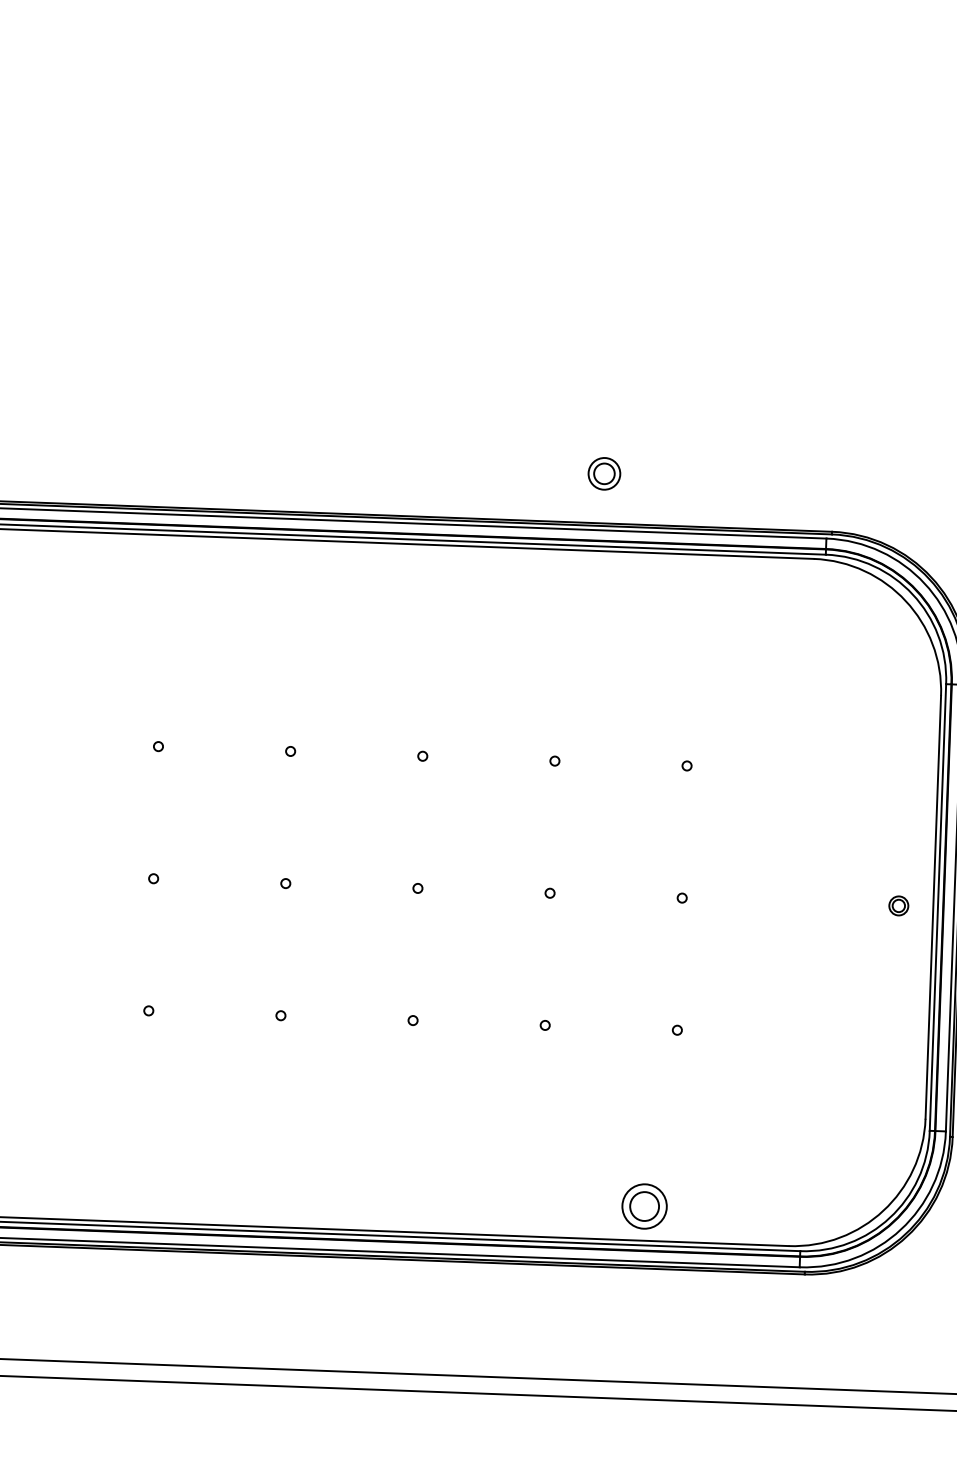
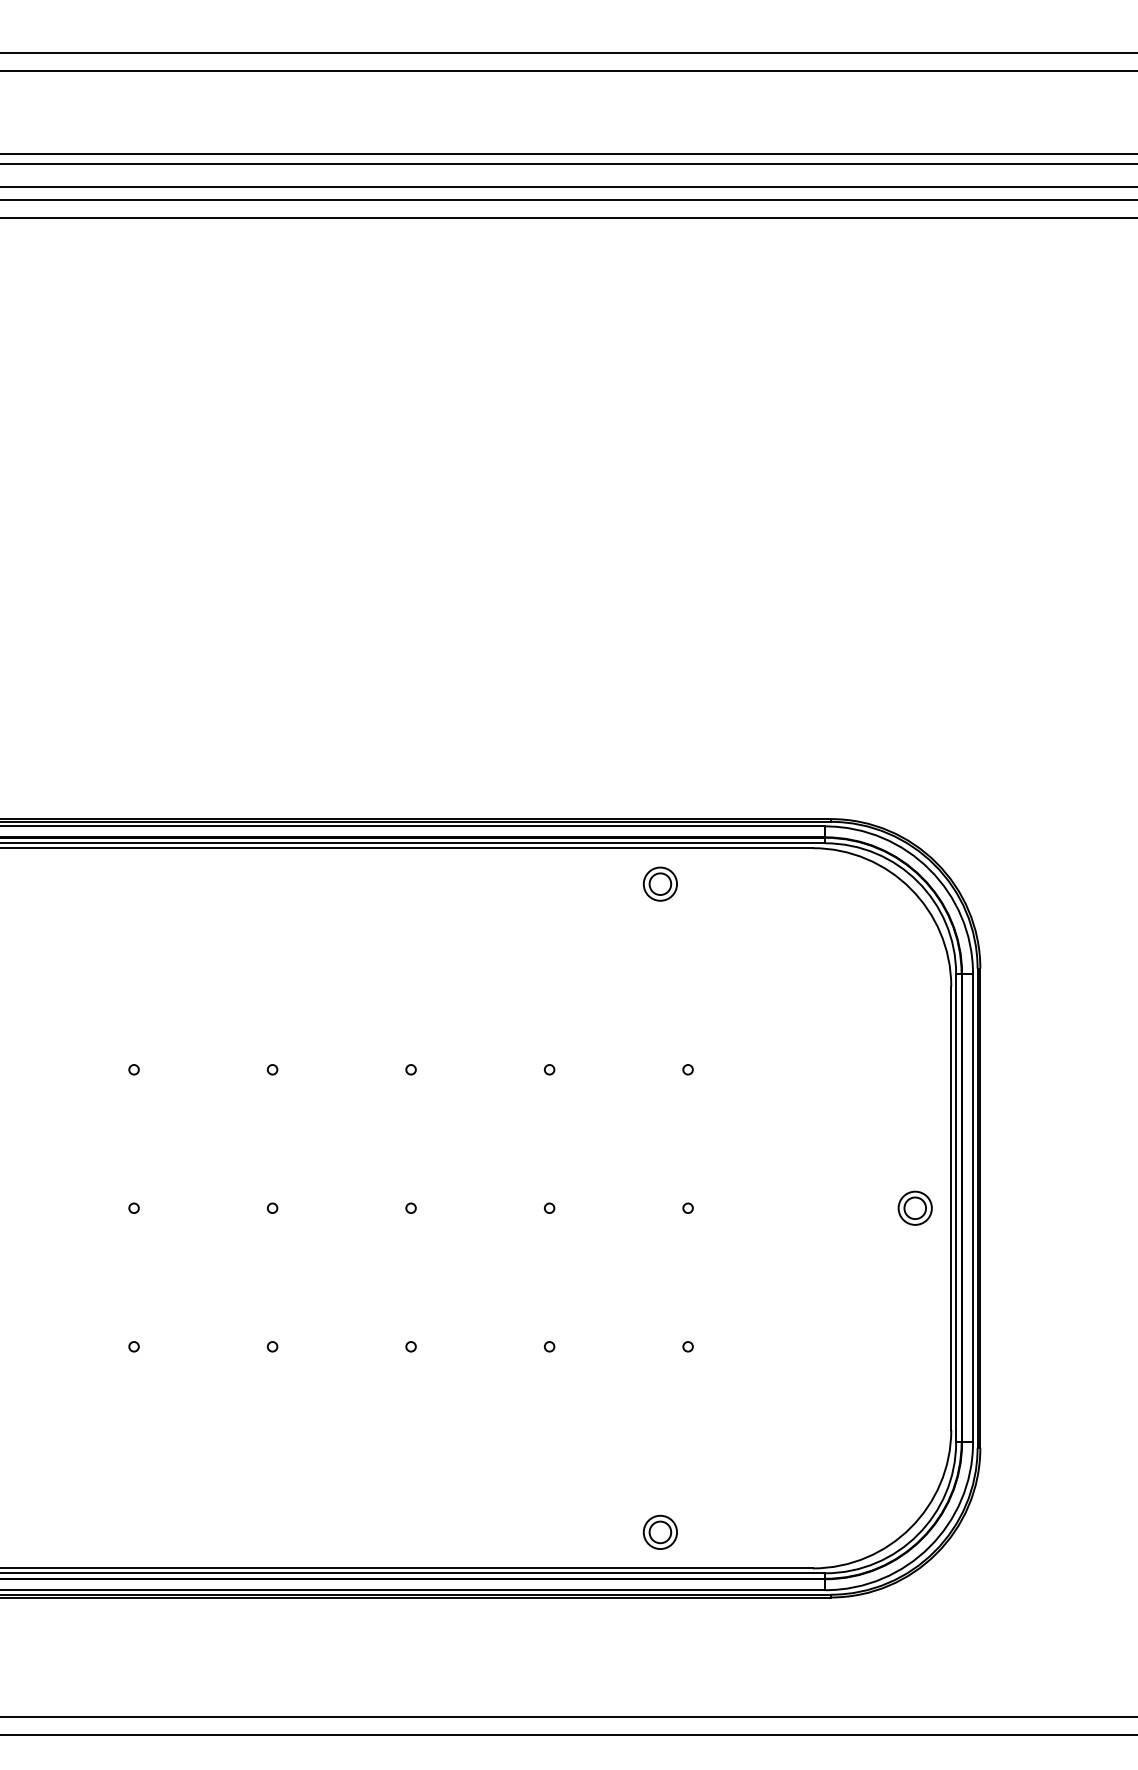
part: (603, 473) -> (659, 883), moved
part: (898, 905) -> (914, 1207), size x1.67
part: (643, 1205) -> (659, 1531), size x0.71

